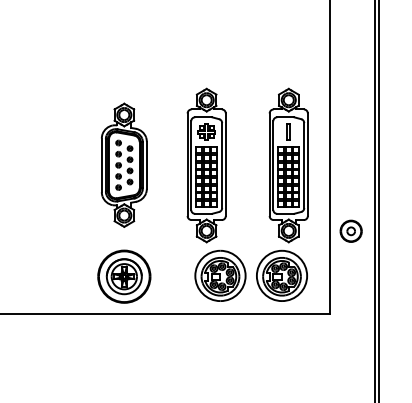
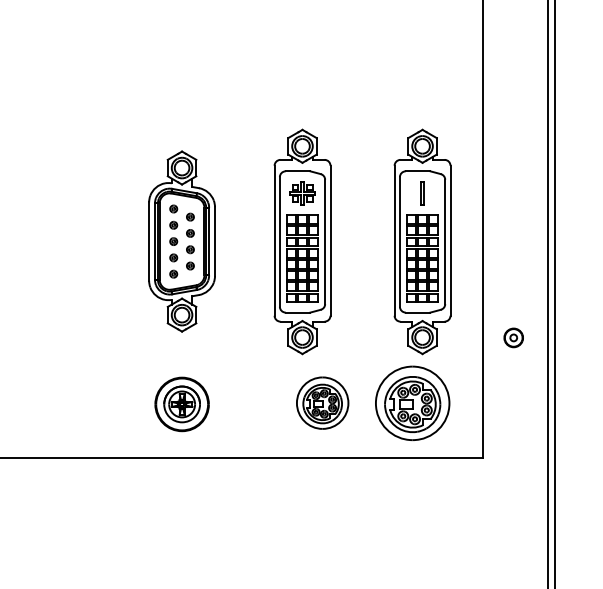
part: (350, 230) -> (512, 336), size x0.6
part: (220, 275) -> (322, 402), size x0.7
part: (124, 276) -> (182, 404), size x0.7

